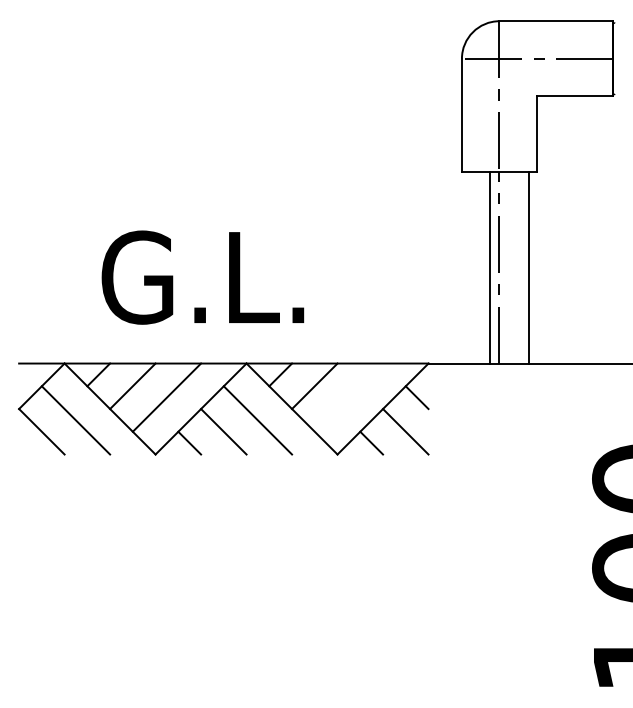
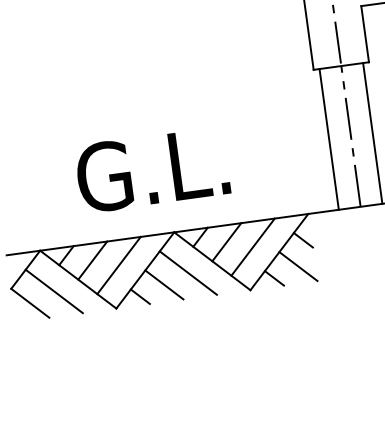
line: (489, 267) -> (328, 139), moved
text: (202, 277) -> (152, 170), moved
line: (348, 397) -> (252, 247), added

